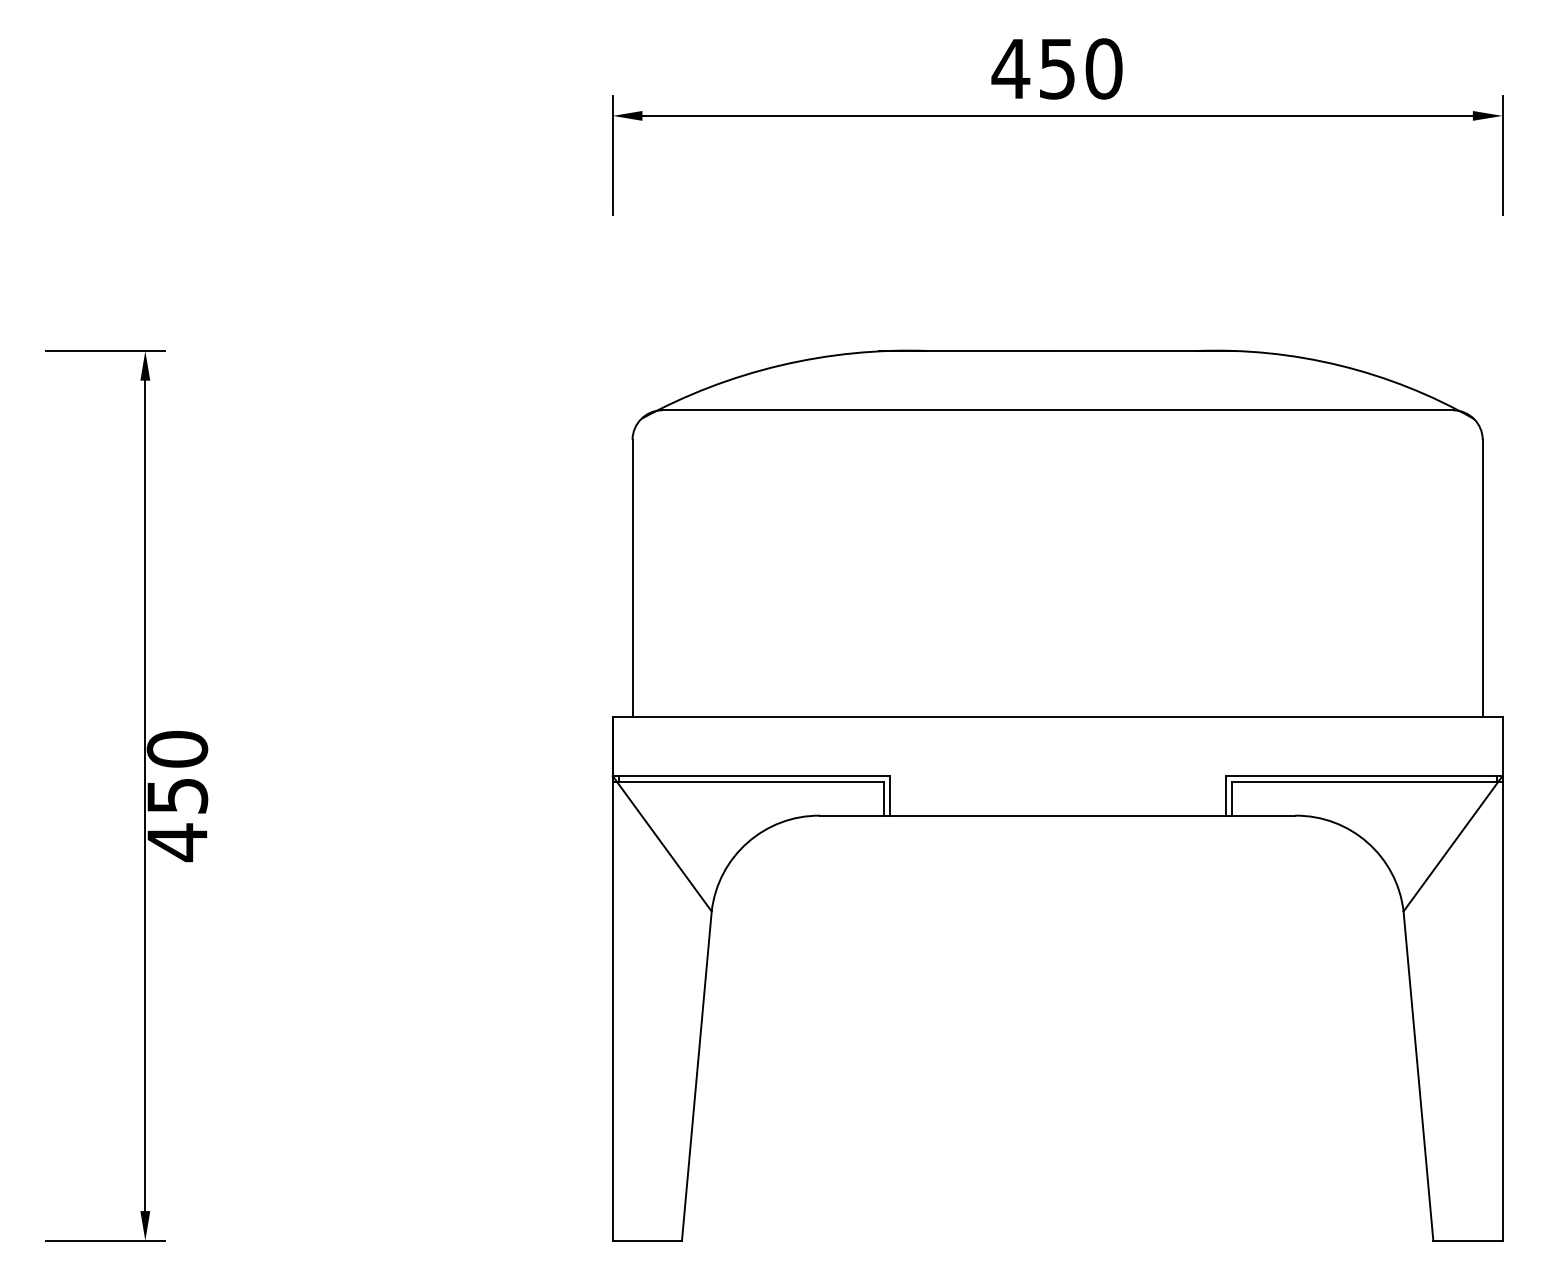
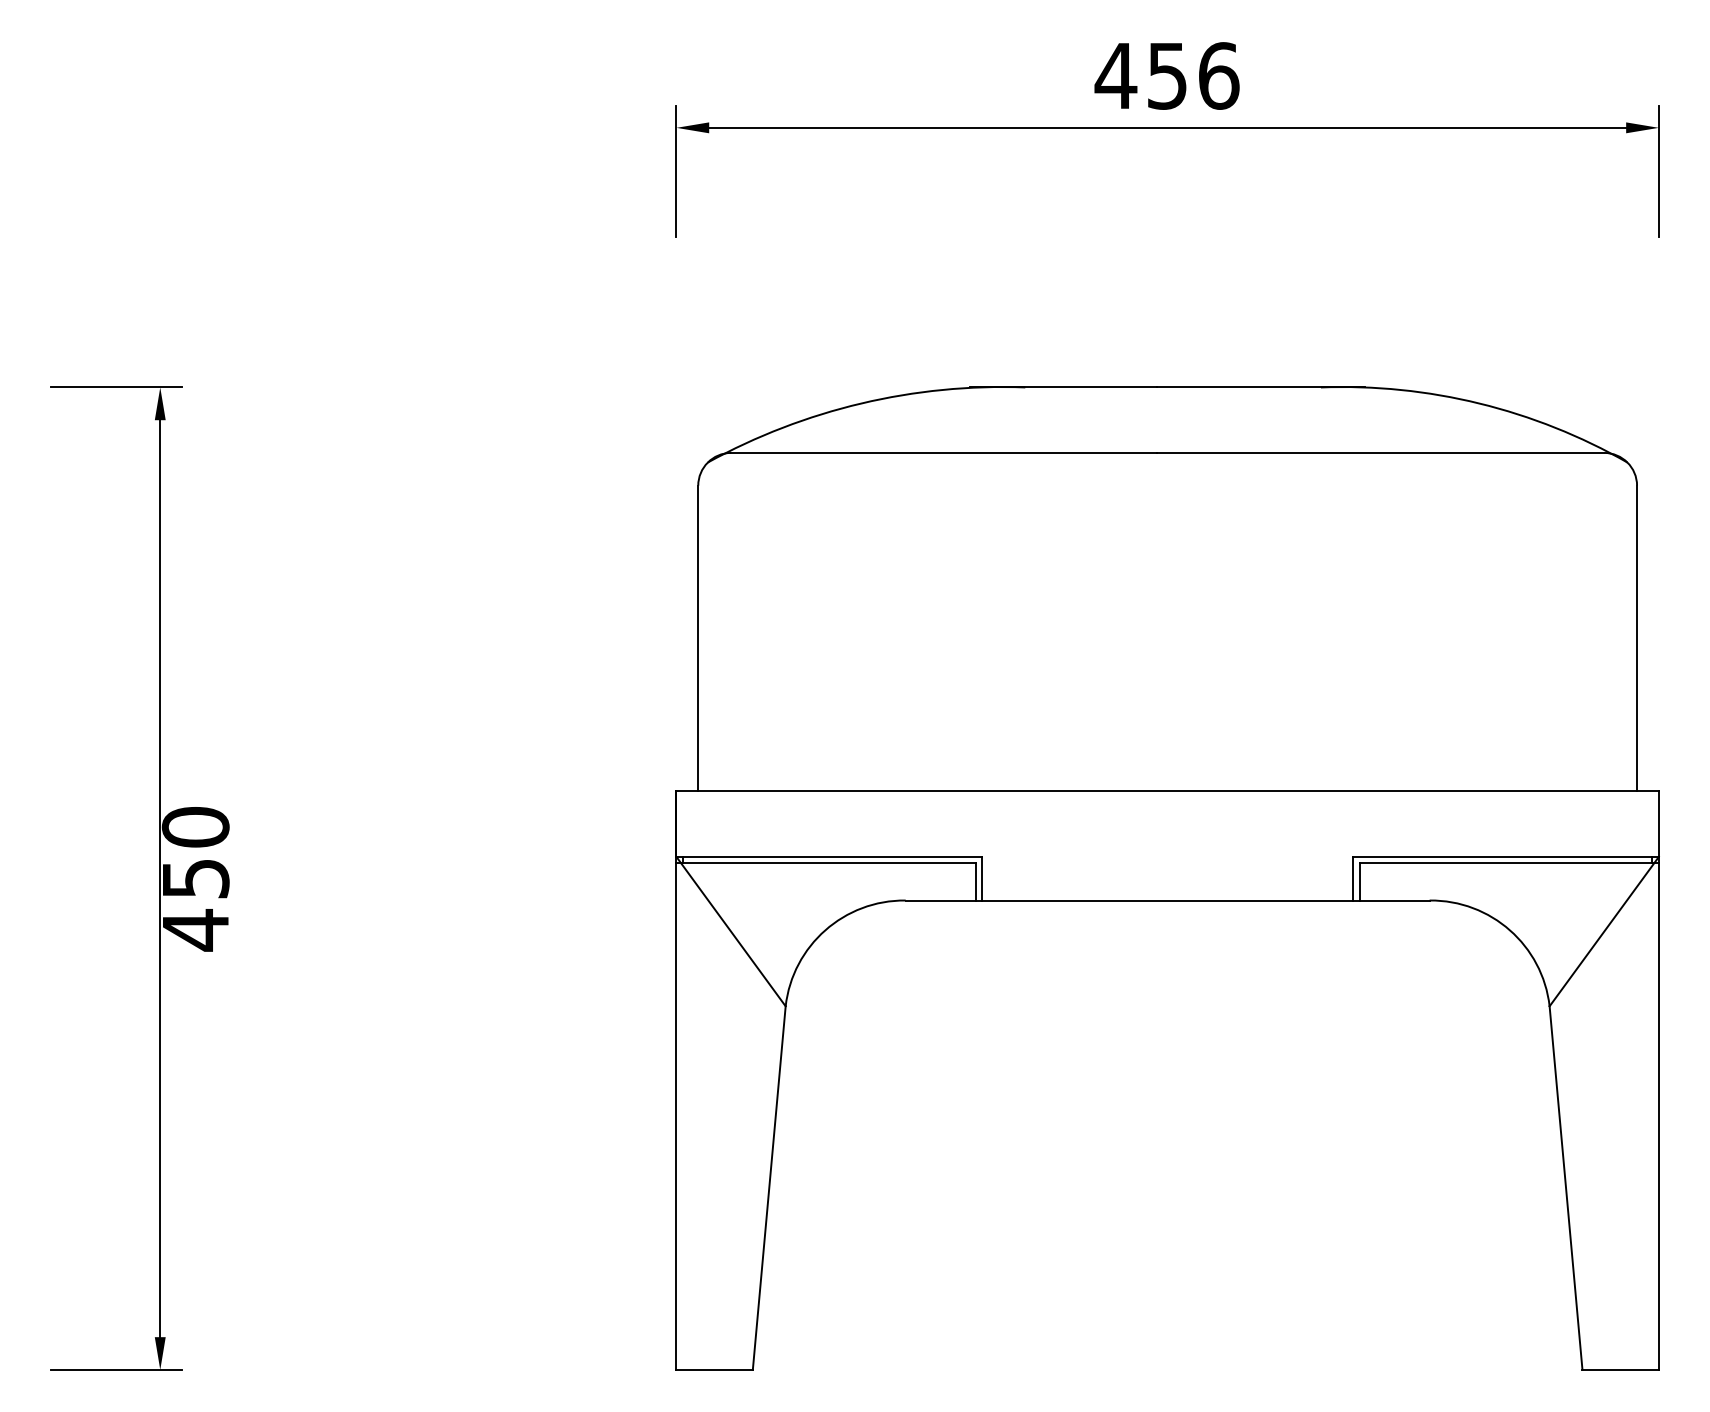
text: (1103, 68) -> (1218, 75), 450 -> 456

